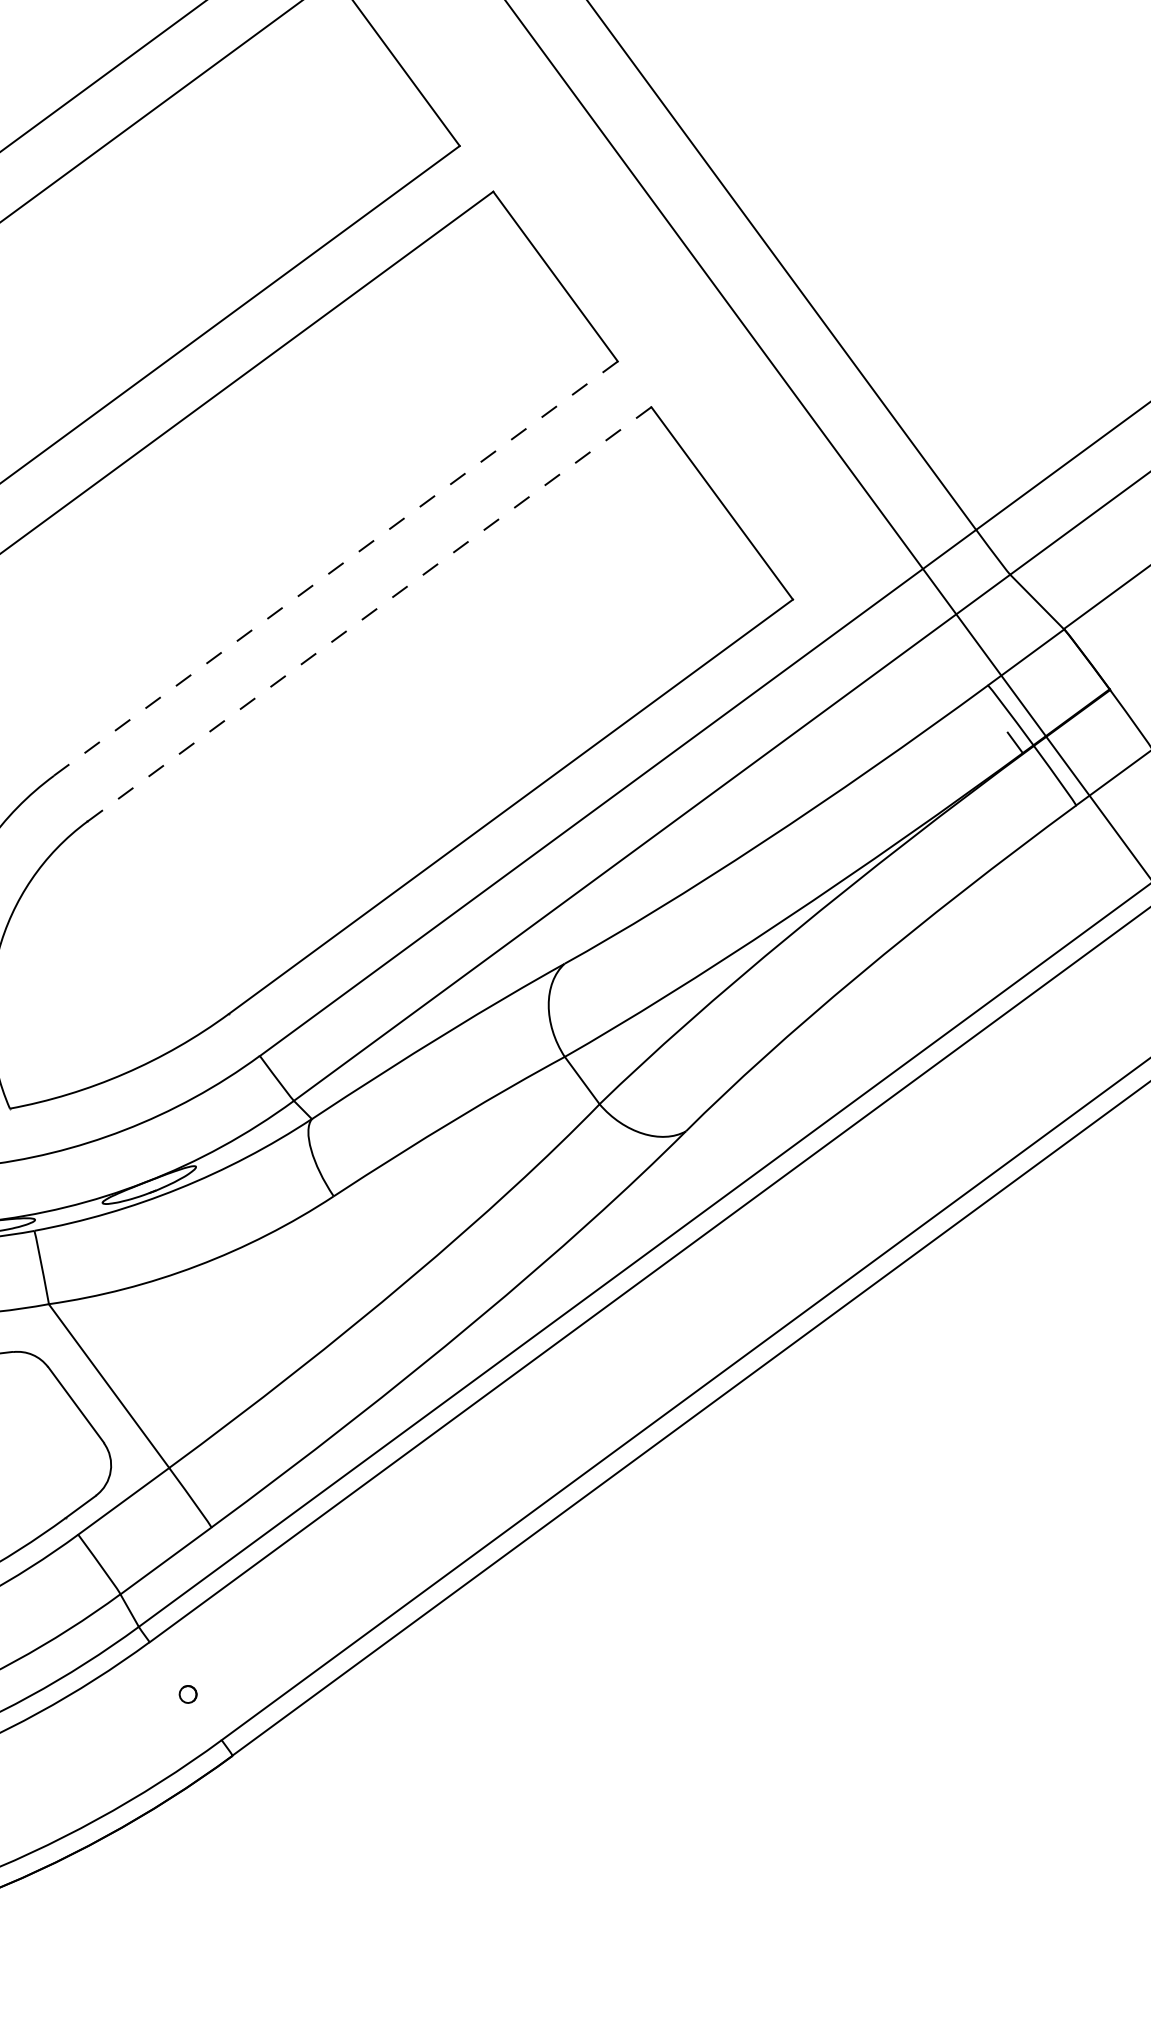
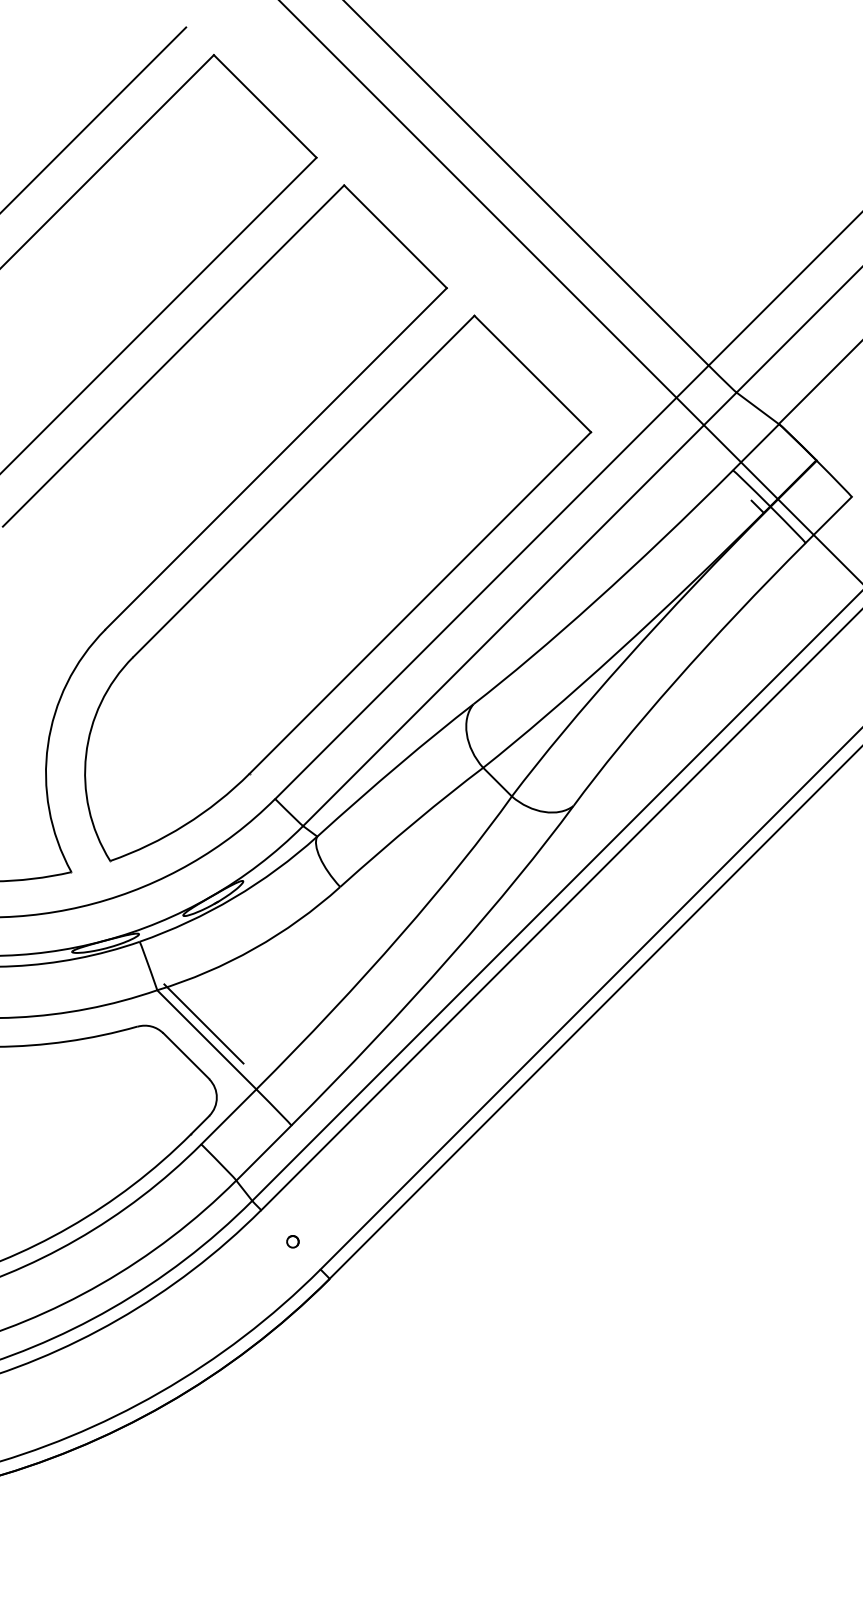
line: (334, 569) -> (275, 459), dashed -> solid
line: (370, 614) -> (304, 486), dashed -> solid
line: (107, 1361) -> (203, 1023), added

